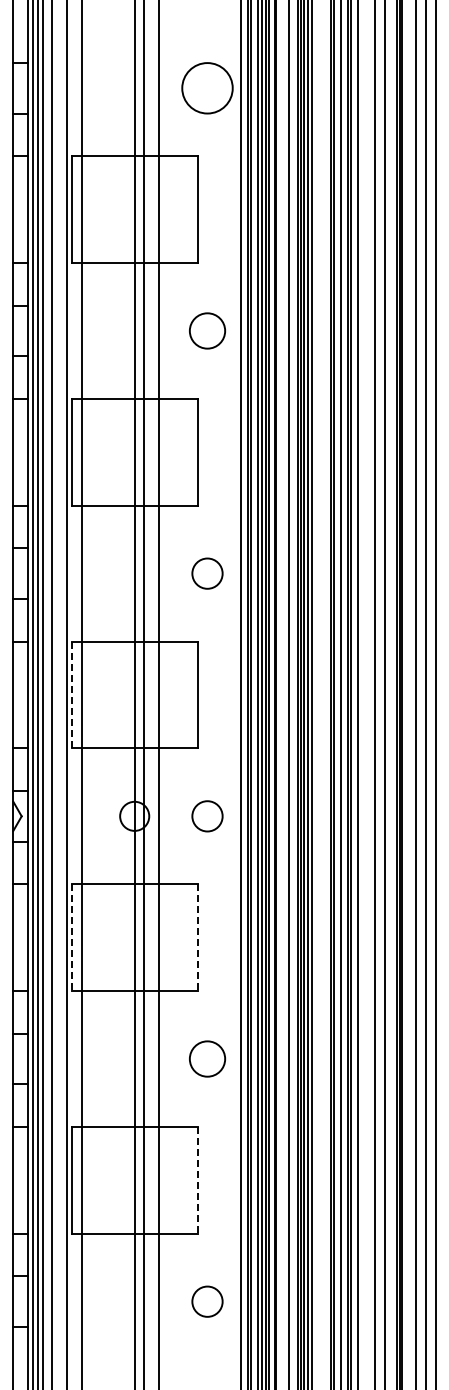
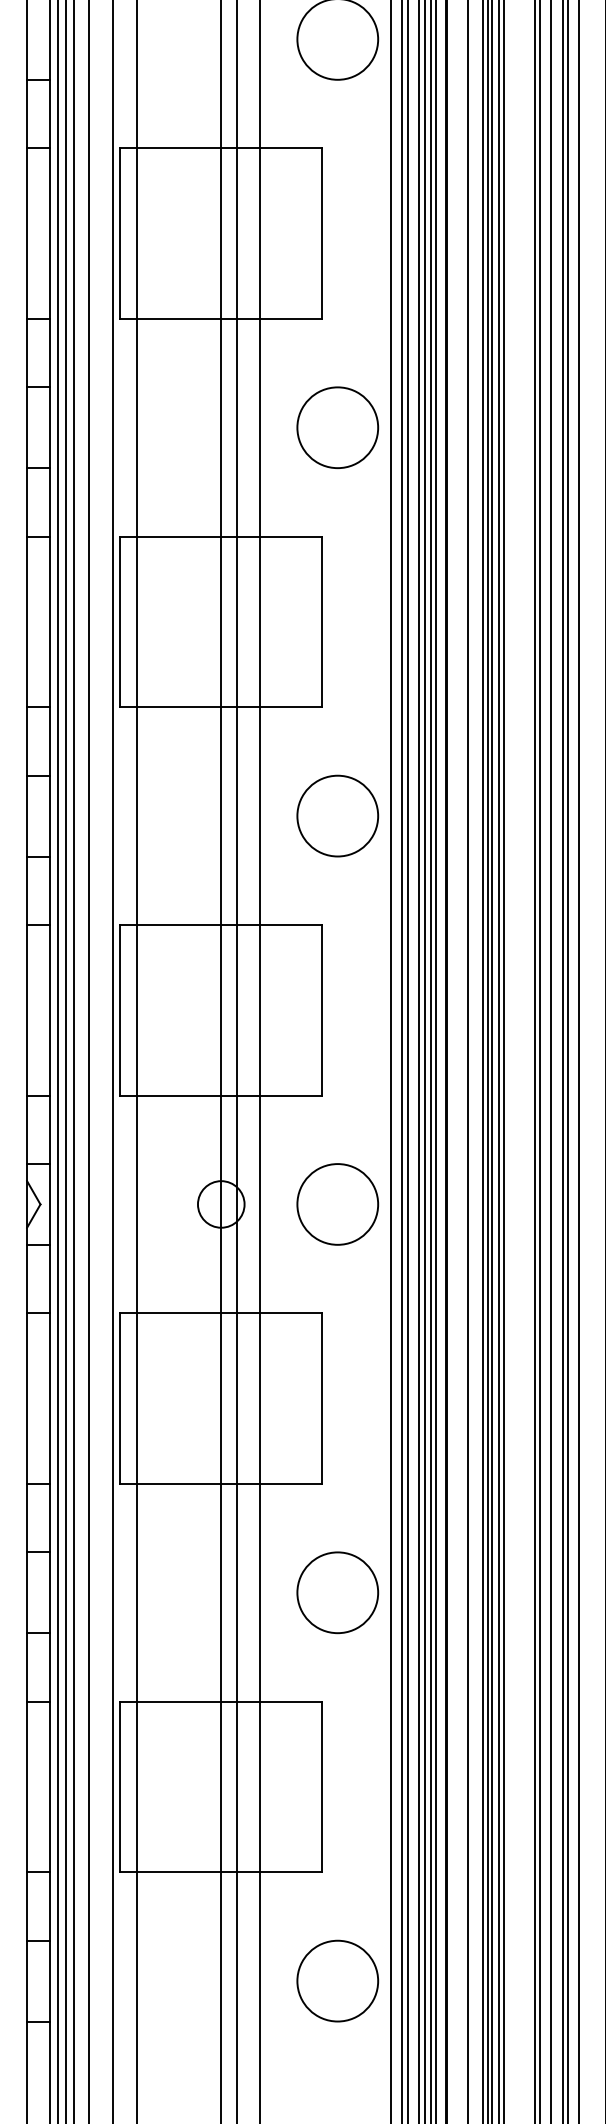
circle: (207, 330) -> (337, 426), size x1.43
circle: (207, 573) -> (337, 815), size x1.67
line: (71, 695) -> (120, 1011), dashed -> solid
circle: (207, 816) -> (337, 1204), size x1.67
line: (71, 938) -> (120, 1399), dashed -> solid
line: (197, 938) -> (321, 1399), dashed -> solid
circle: (207, 1058) -> (337, 1591), size x1.43
line: (197, 1180) -> (321, 1787), dashed -> solid
circle: (207, 1301) -> (337, 1980), size x1.67

